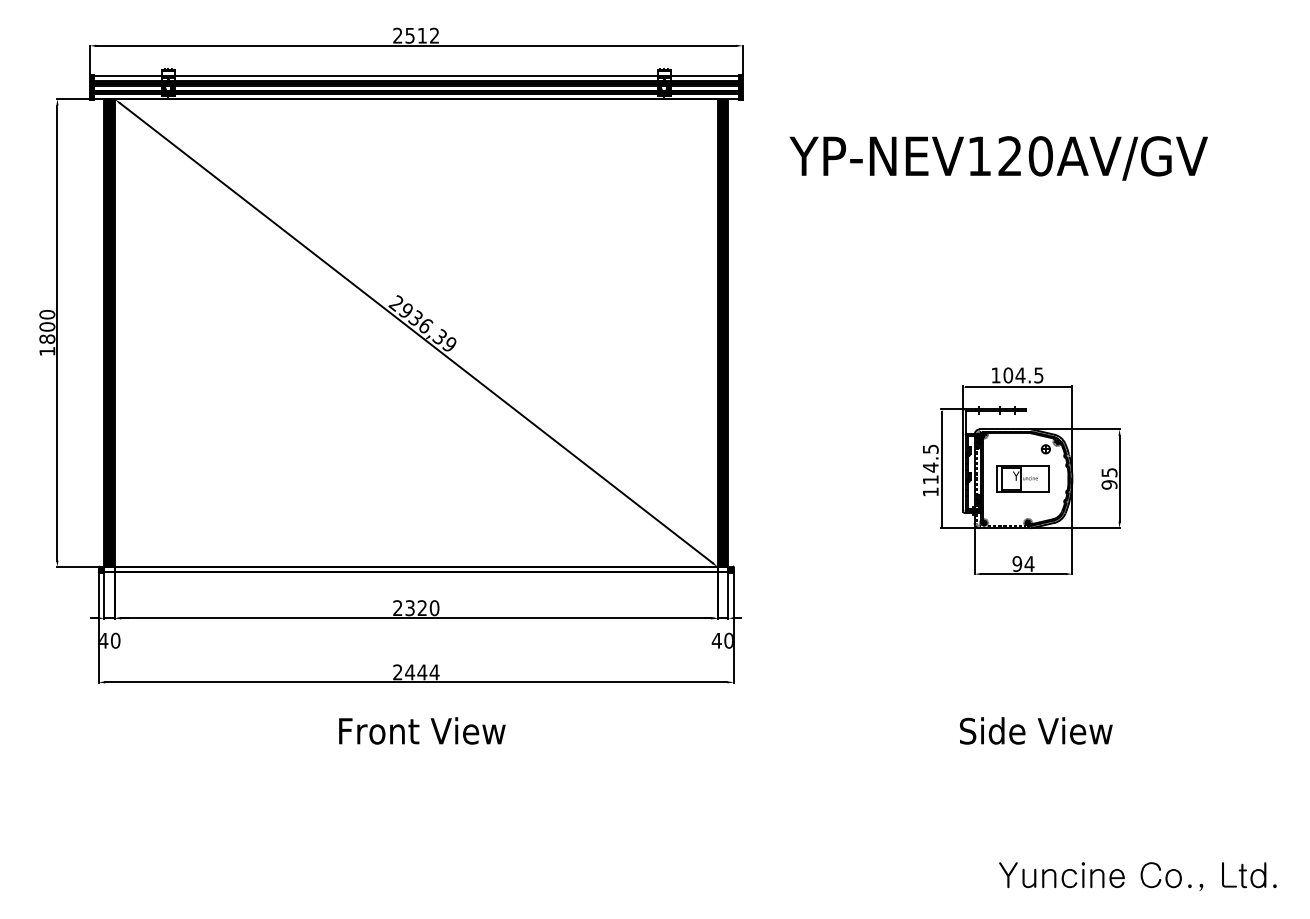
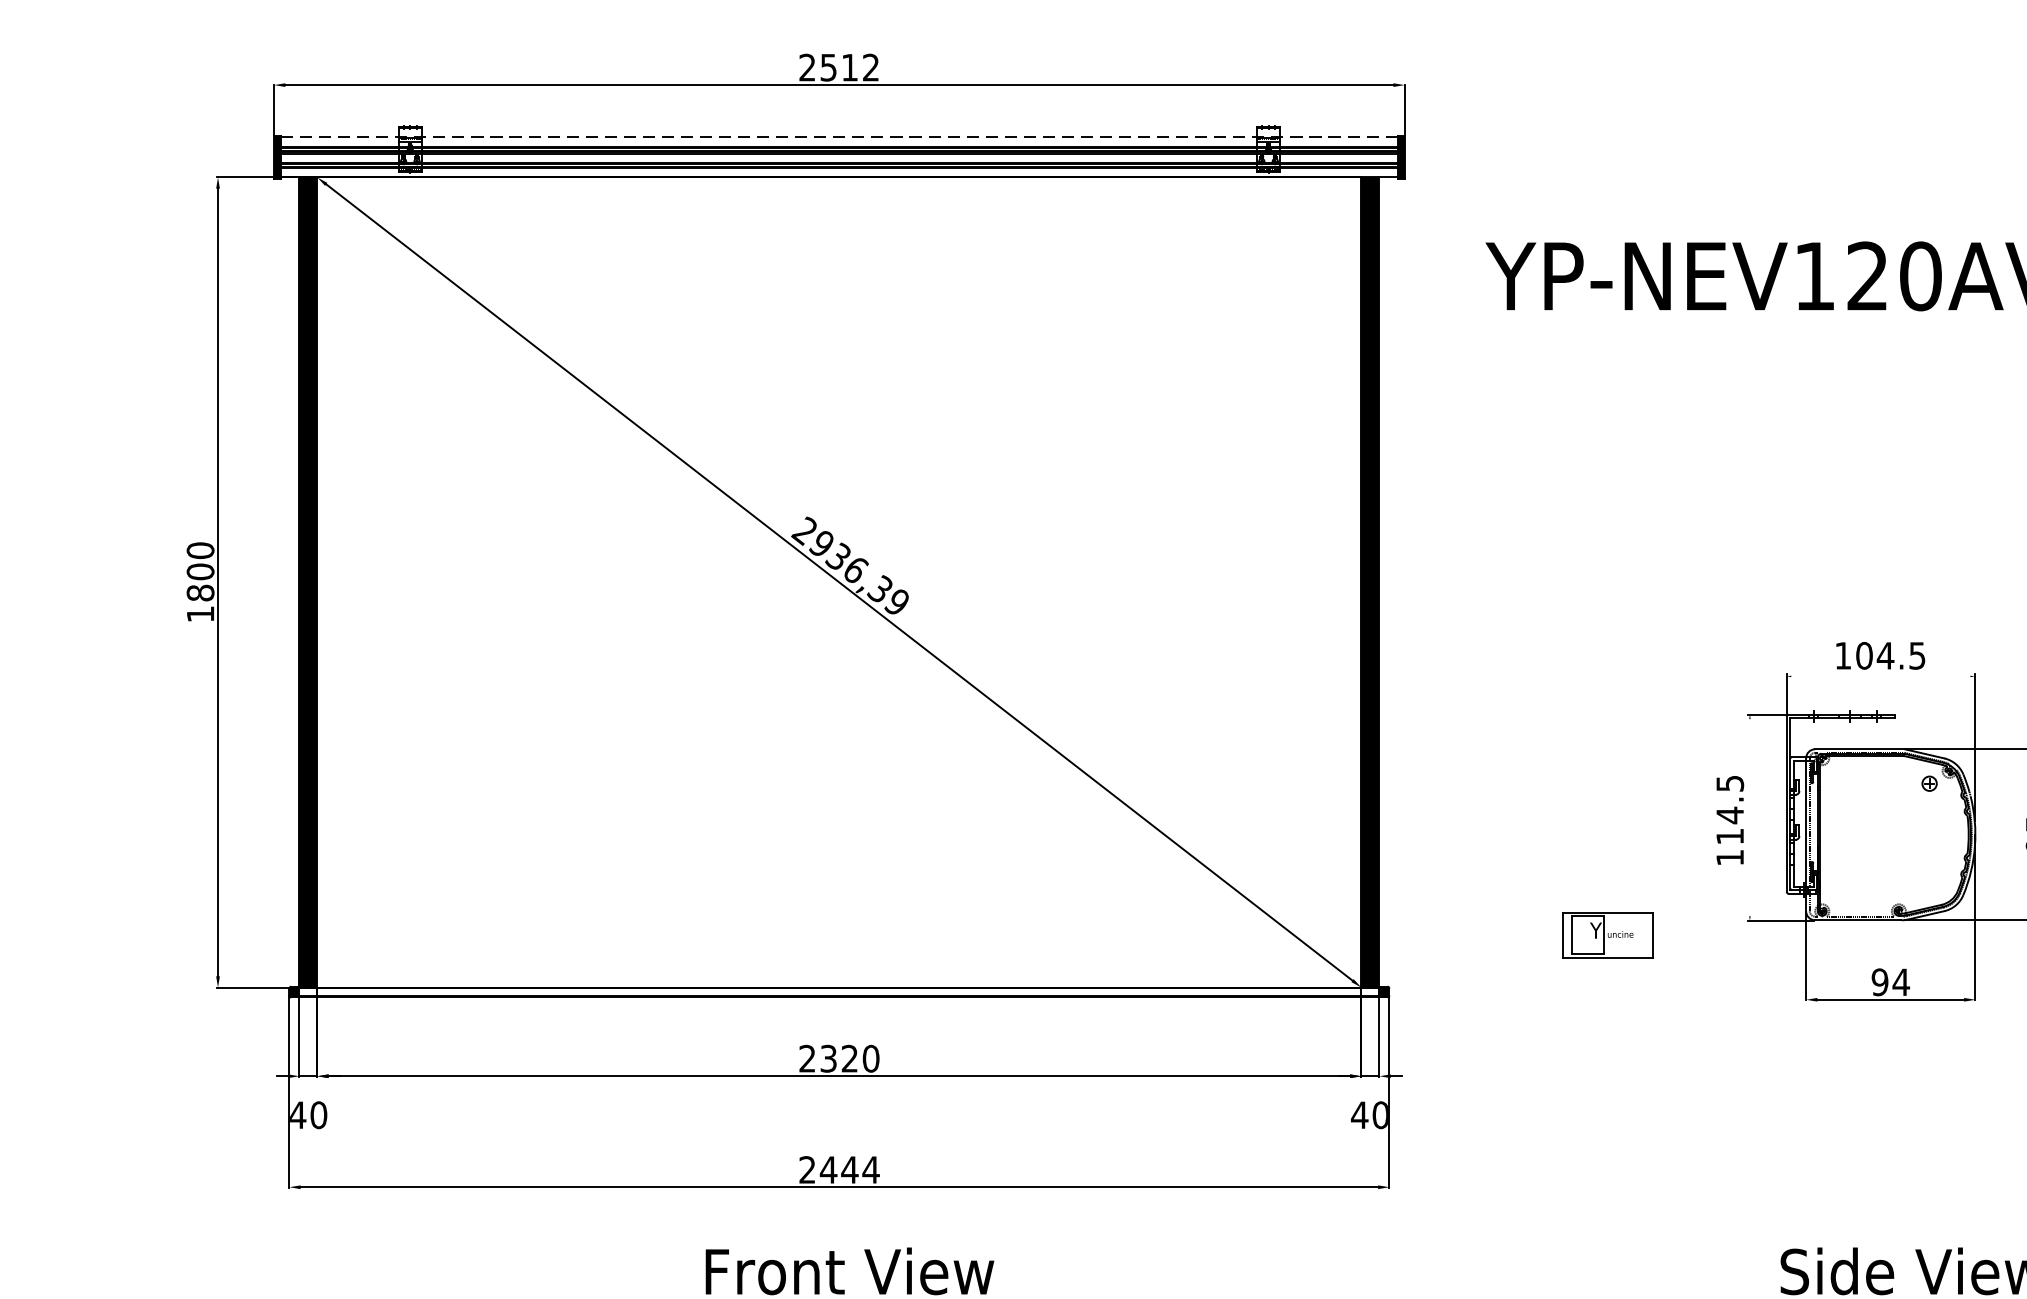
line: (416, 75) -> (839, 136), solid -> dashed
line: (1017, 387) -> (1880, 676), removed
line: (942, 468) -> (1750, 816), removed
part: (1022, 478) -> (1606, 934), moved

